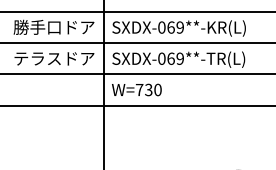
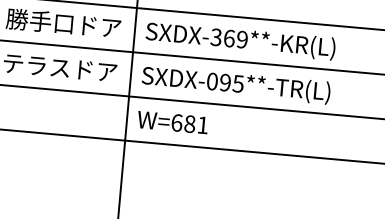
text: (161, 27) -> (215, 37), SXDX-069**-KR(L) -> SXDX-369**-KR(L)
text: (175, 58) -> (231, 82), SXDX-069**-TR(L) -> SXDX-095**-TR(L)
text: (148, 89) -> (189, 123), W=730 -> W=681

